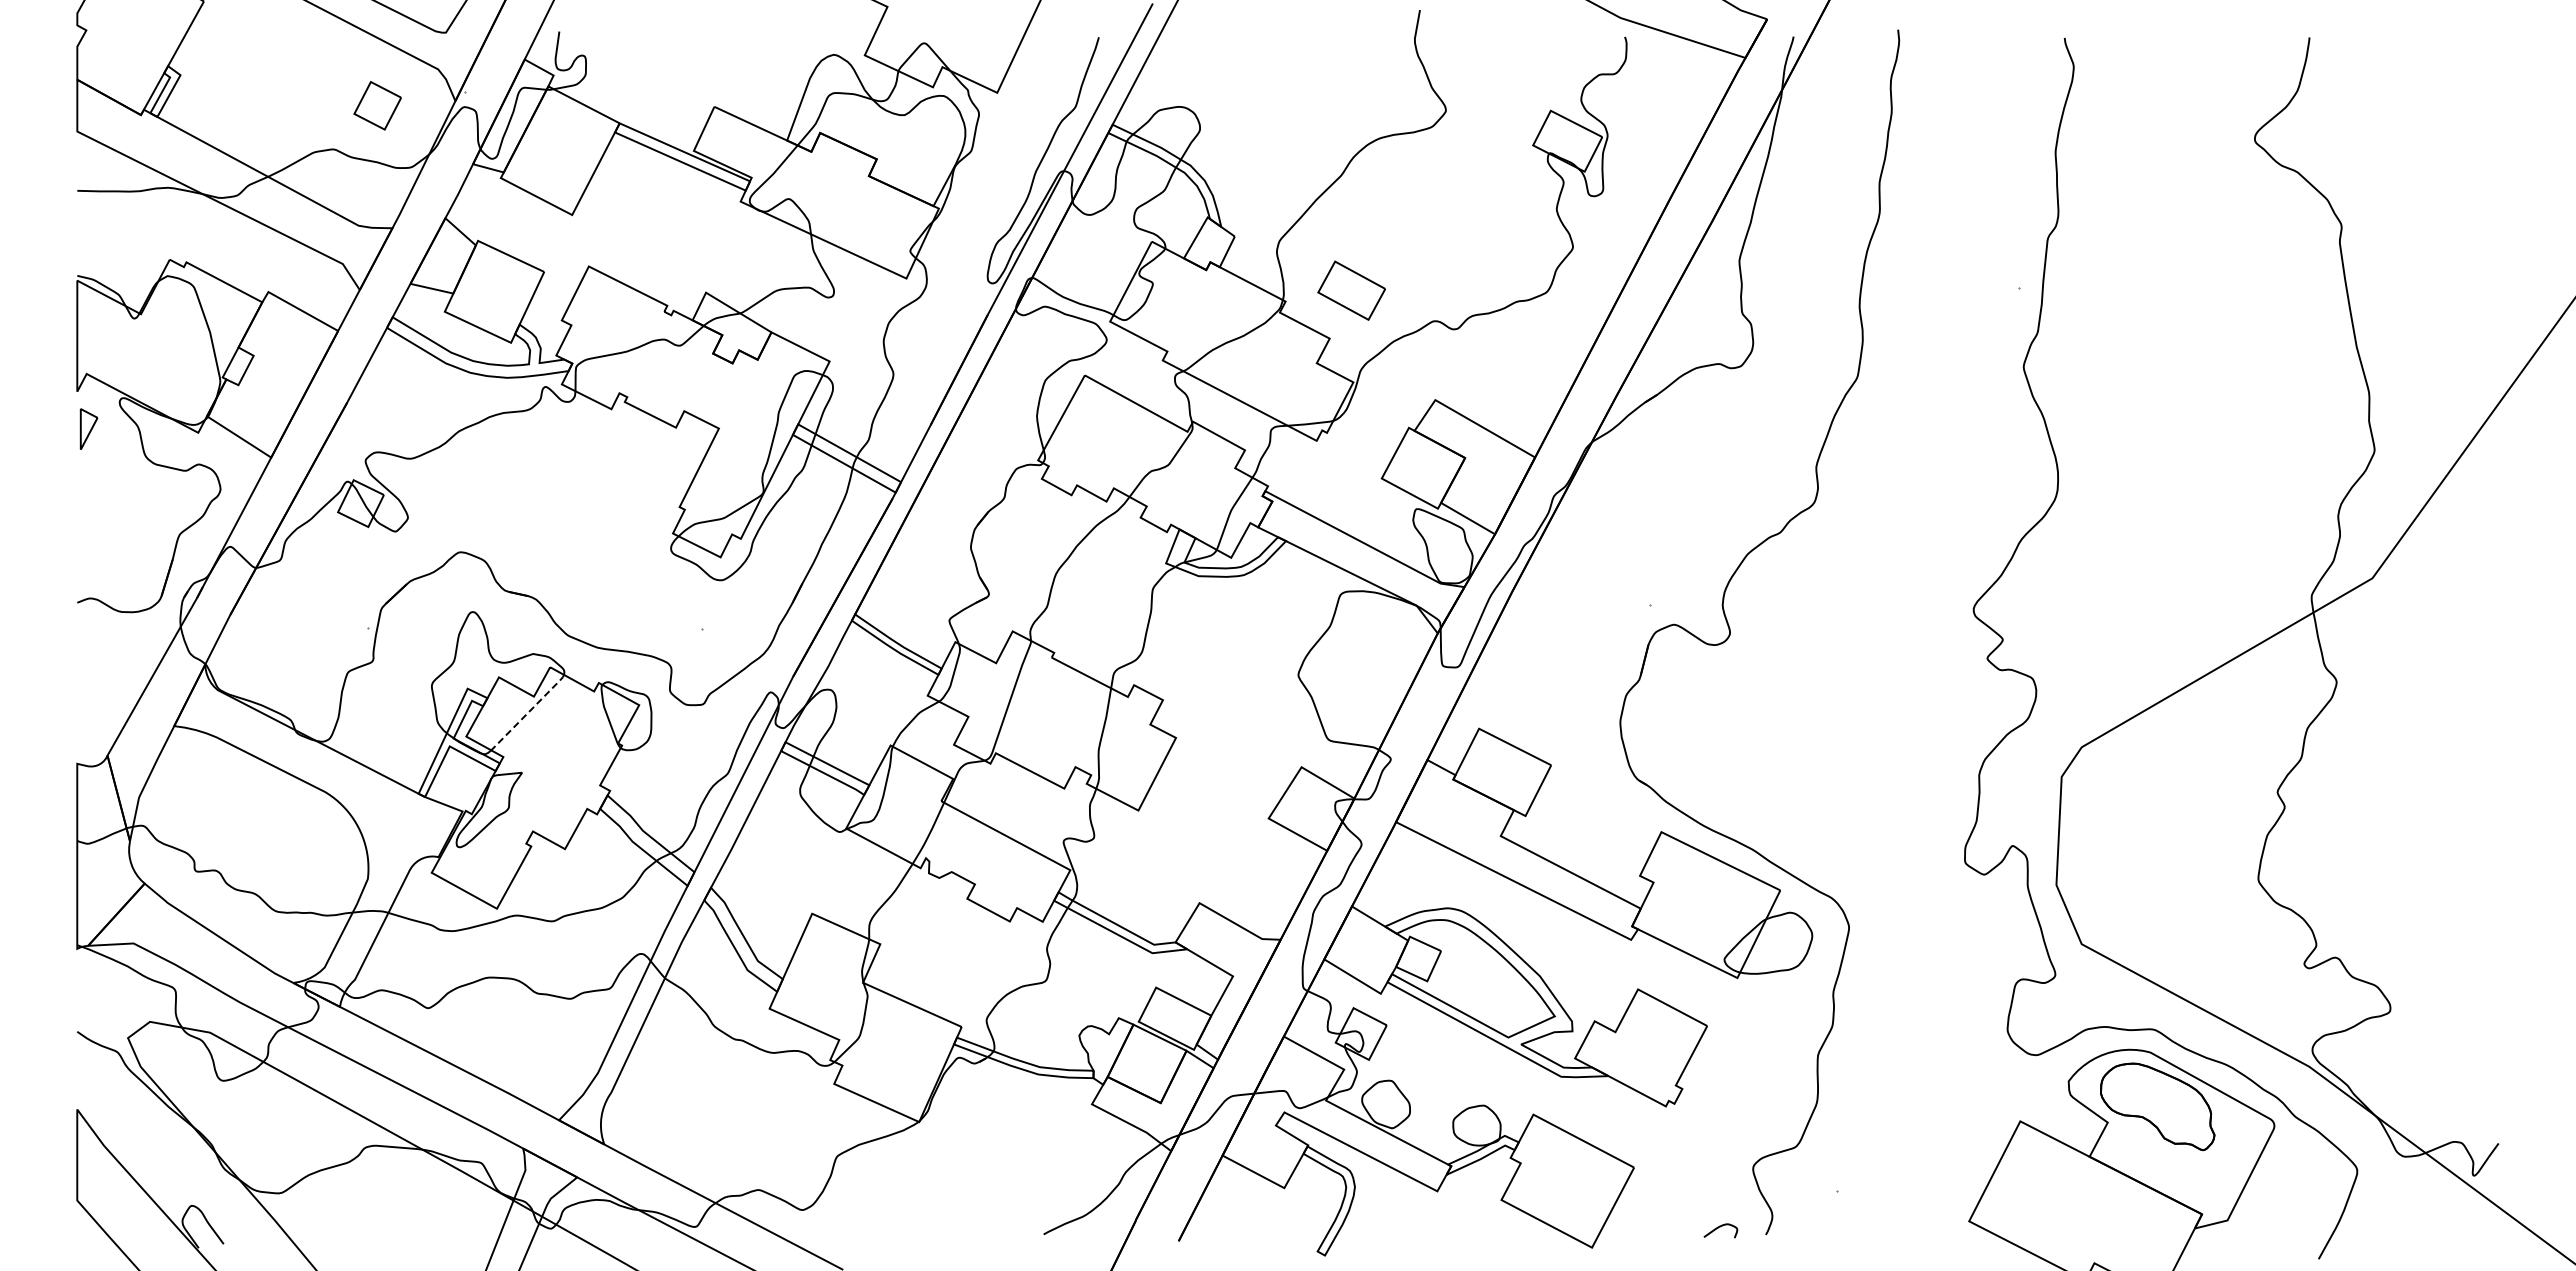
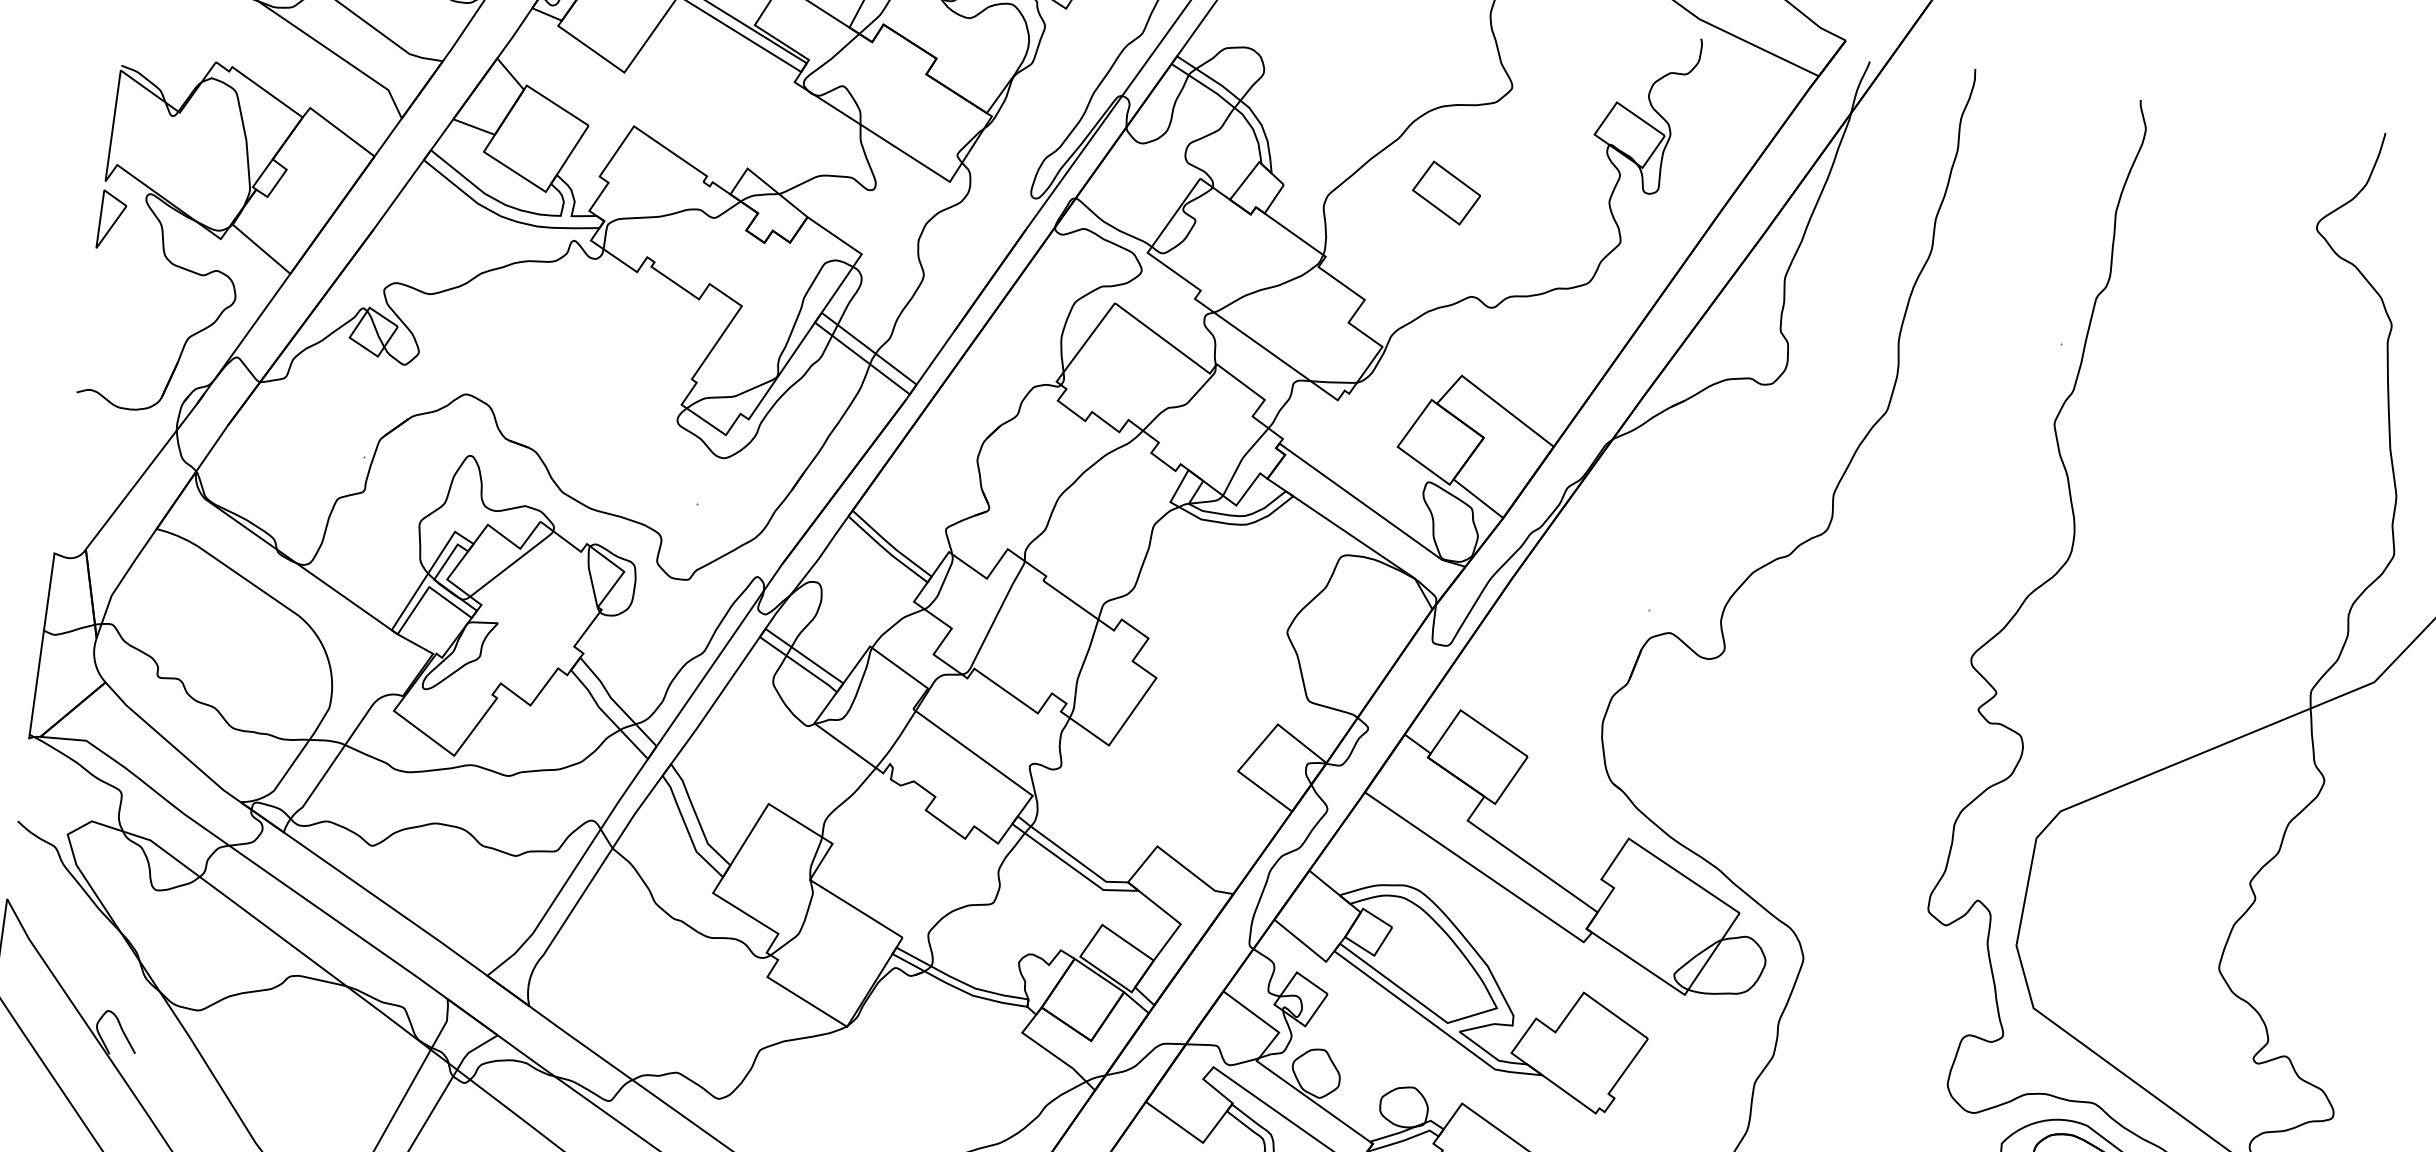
part: (1351, 290) -> (1446, 192), moved
part: (88, 428) -> (111, 219), size x1.43
line: (529, 711) -> (513, 563), dashed -> solid

